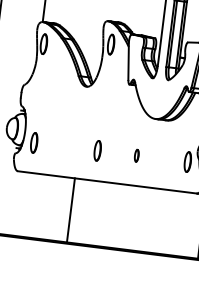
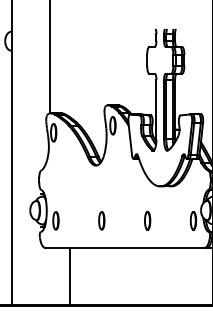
part: (97, 150) -> (101, 220), moved
part: (136, 155) -> (147, 220), size x1.67
line: (70, 209) -> (69, 275), moved

